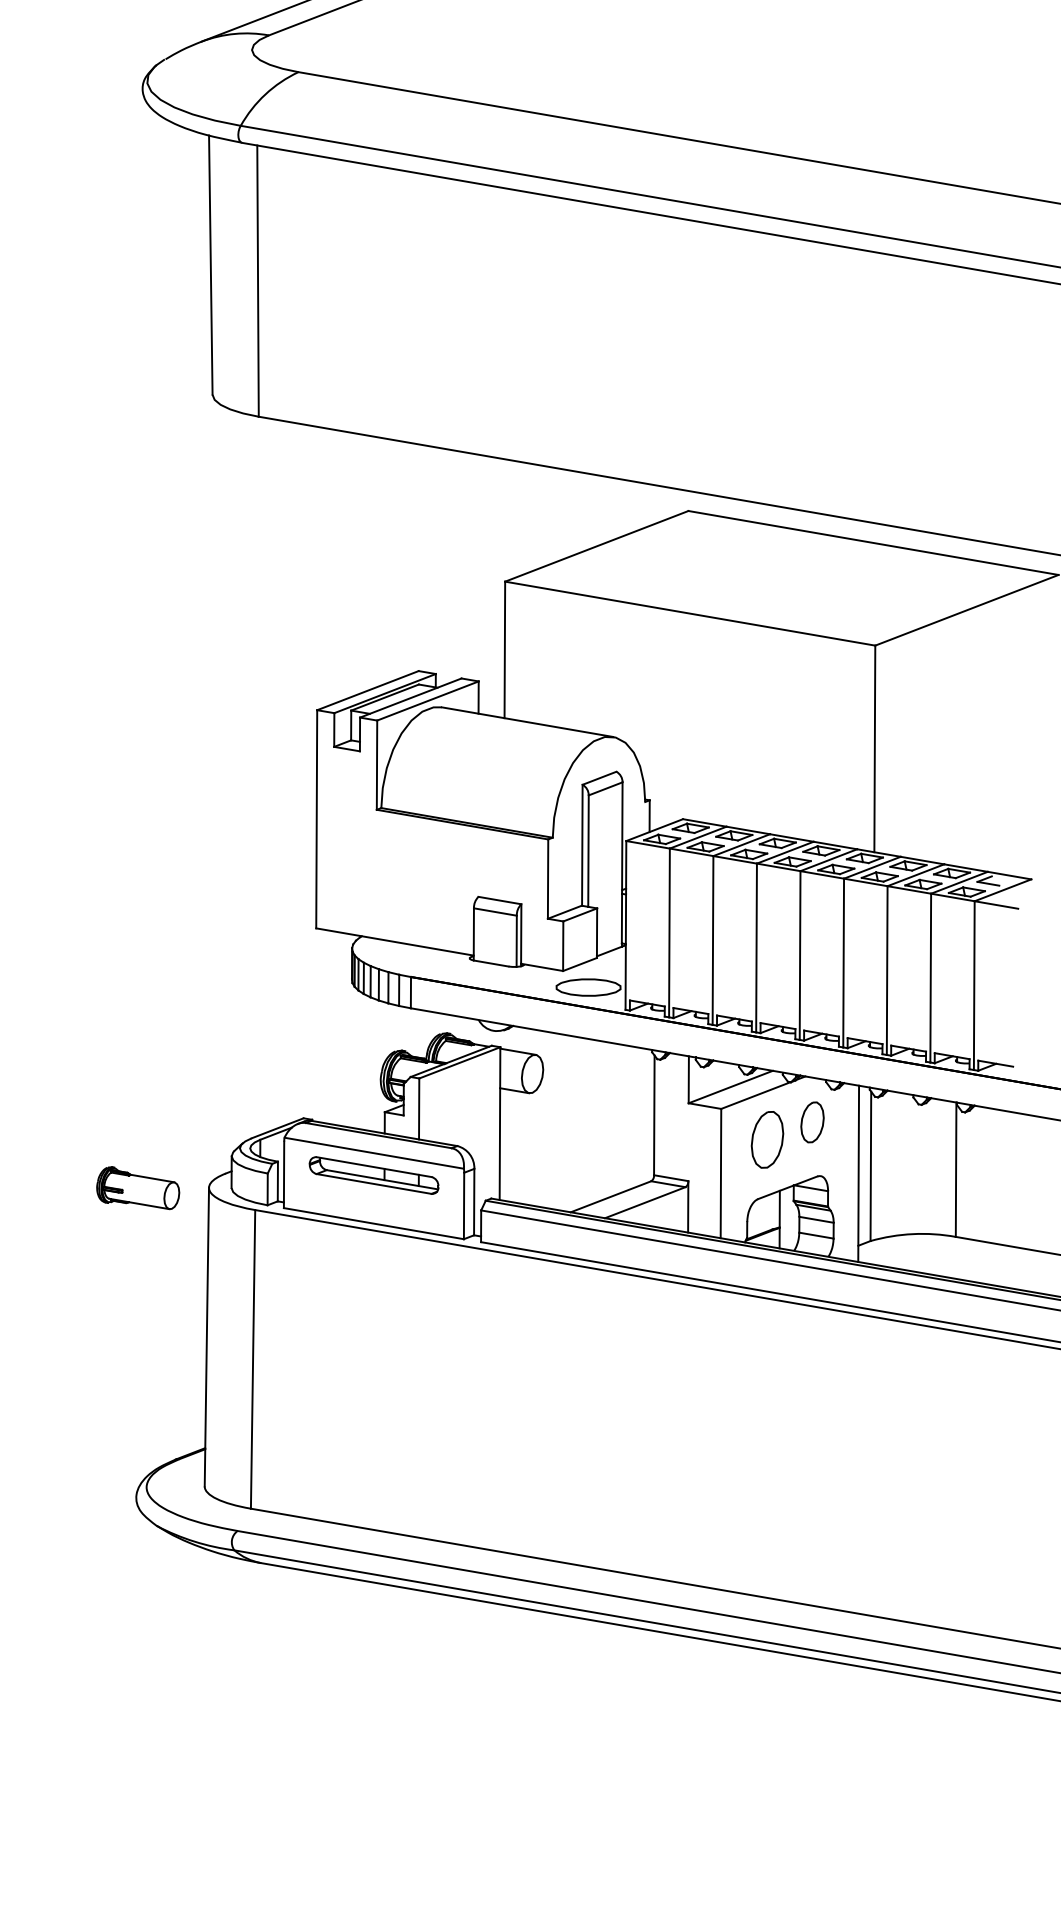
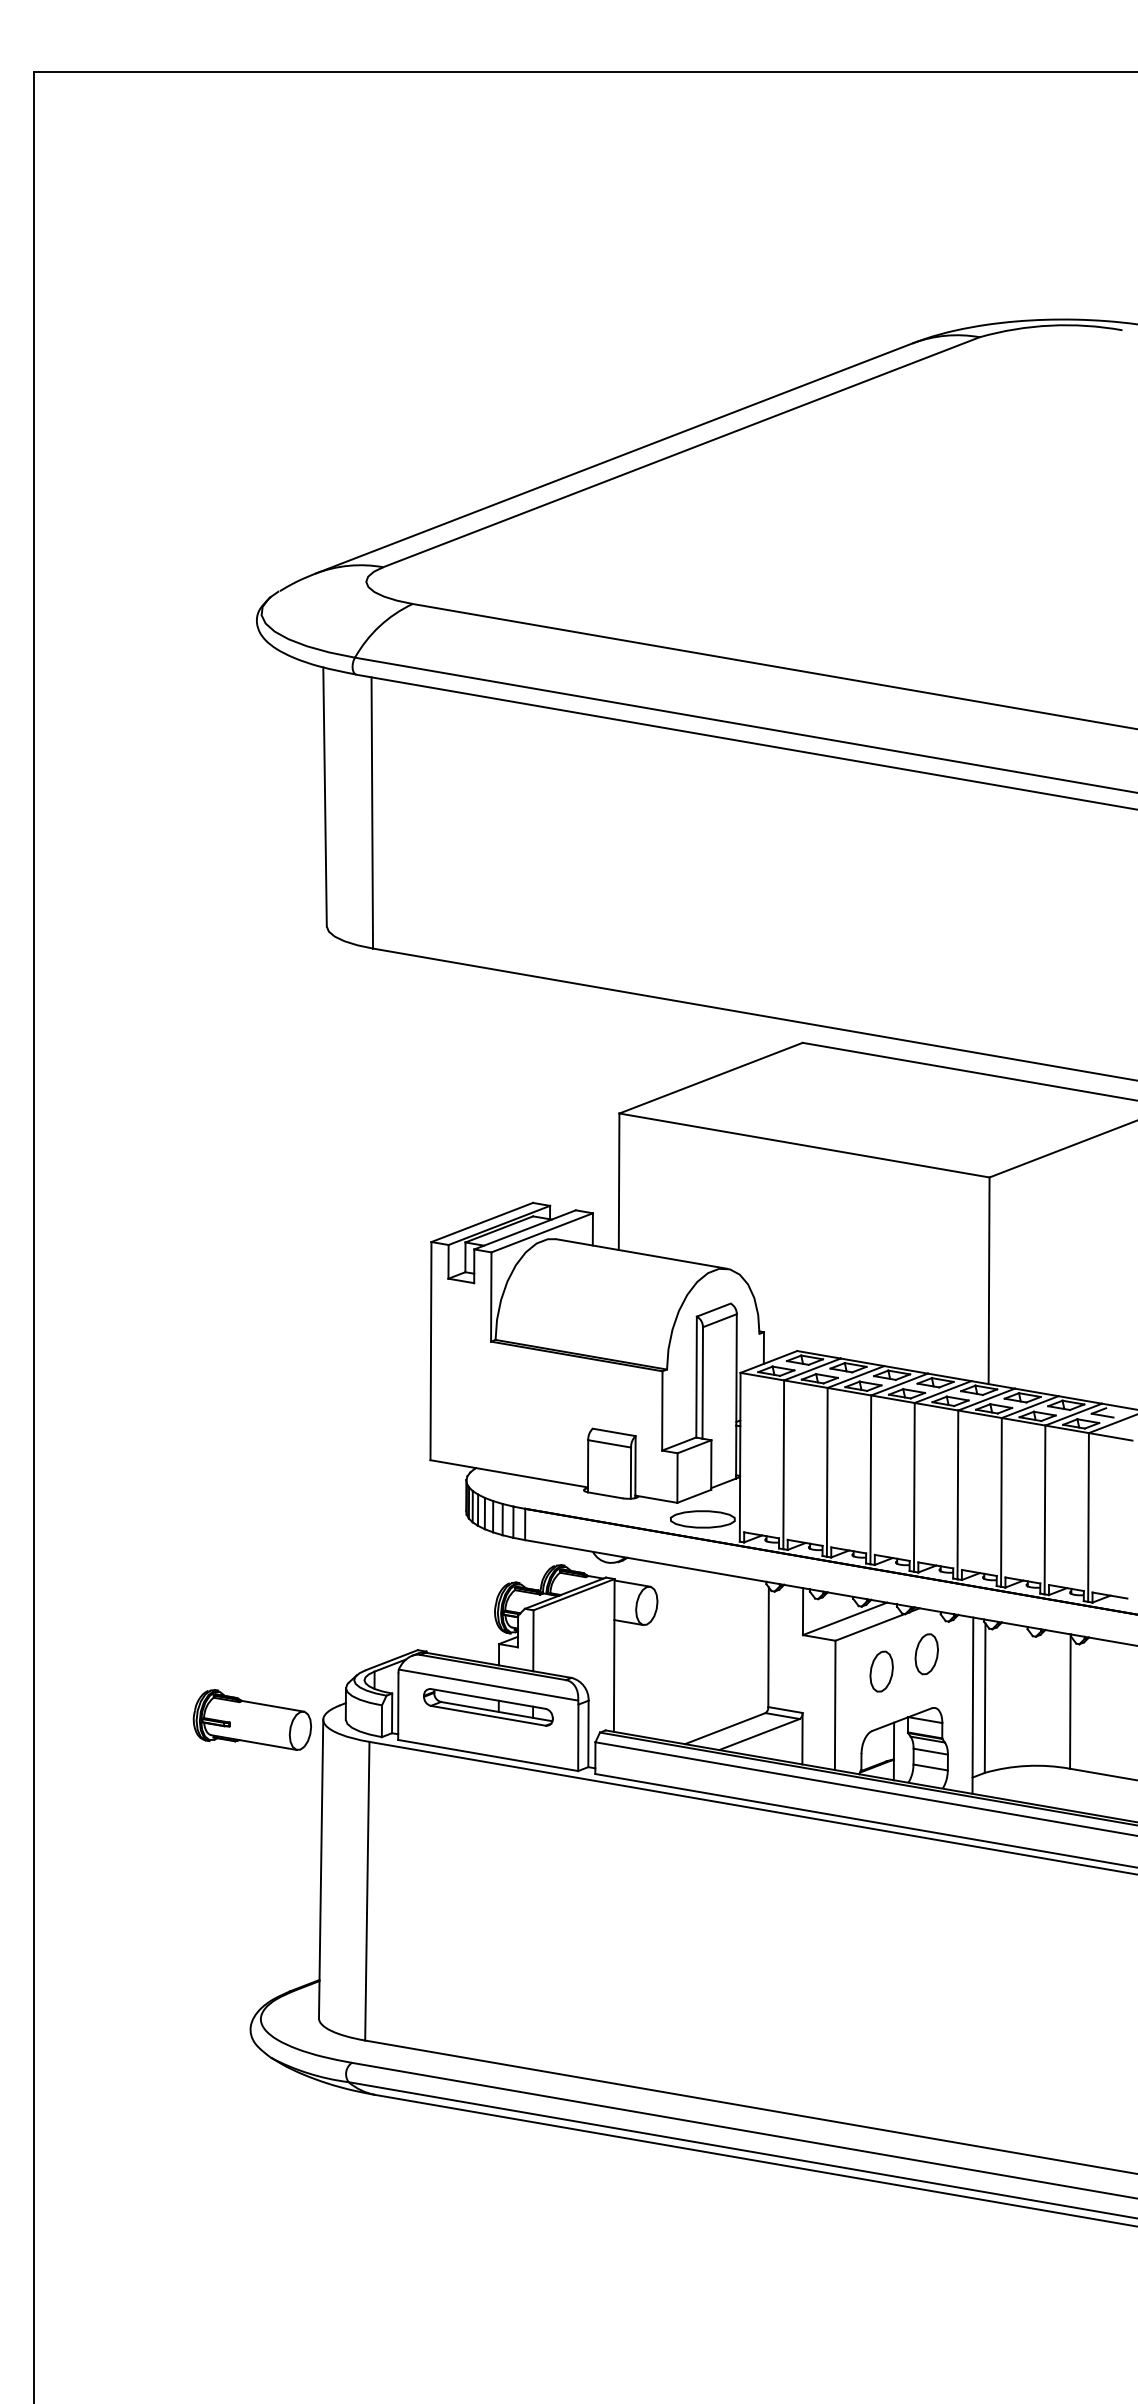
part: (767, 1139) -> (881, 1671), size x0.71
part: (138, 1187) -> (252, 1719), size x1.43

